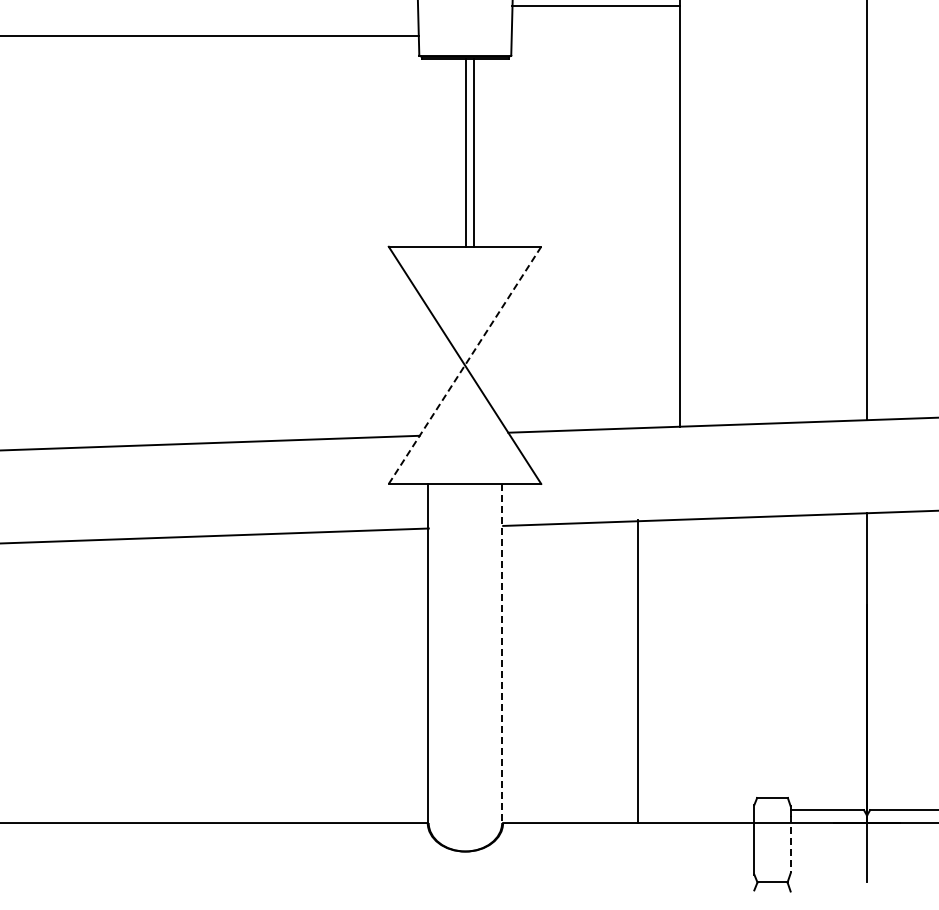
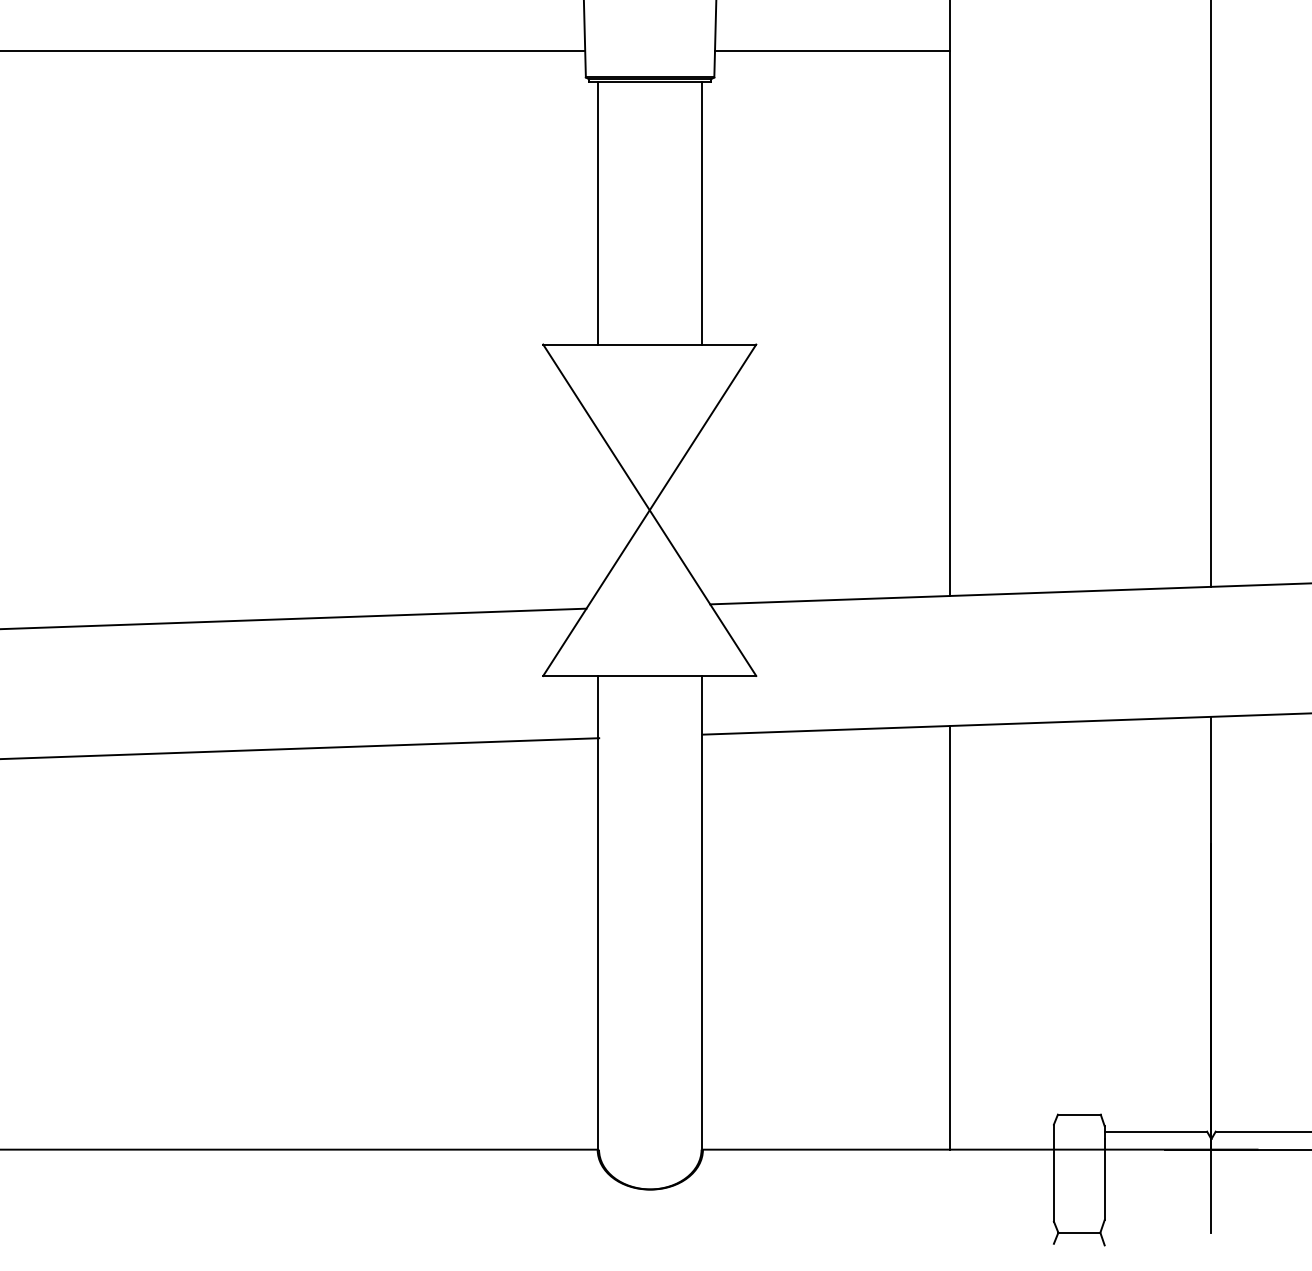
line: (595, 6) -> (832, 50), moved
line: (466, 152) -> (702, 212), moved
line: (473, 152) -> (597, 212), moved
line: (465, 365) -> (650, 510), dashed -> solid
line: (502, 653) -> (702, 912), dashed -> solid
line: (638, 670) -> (950, 936), moved
line: (790, 844) -> (1104, 1179), dashed -> solid

